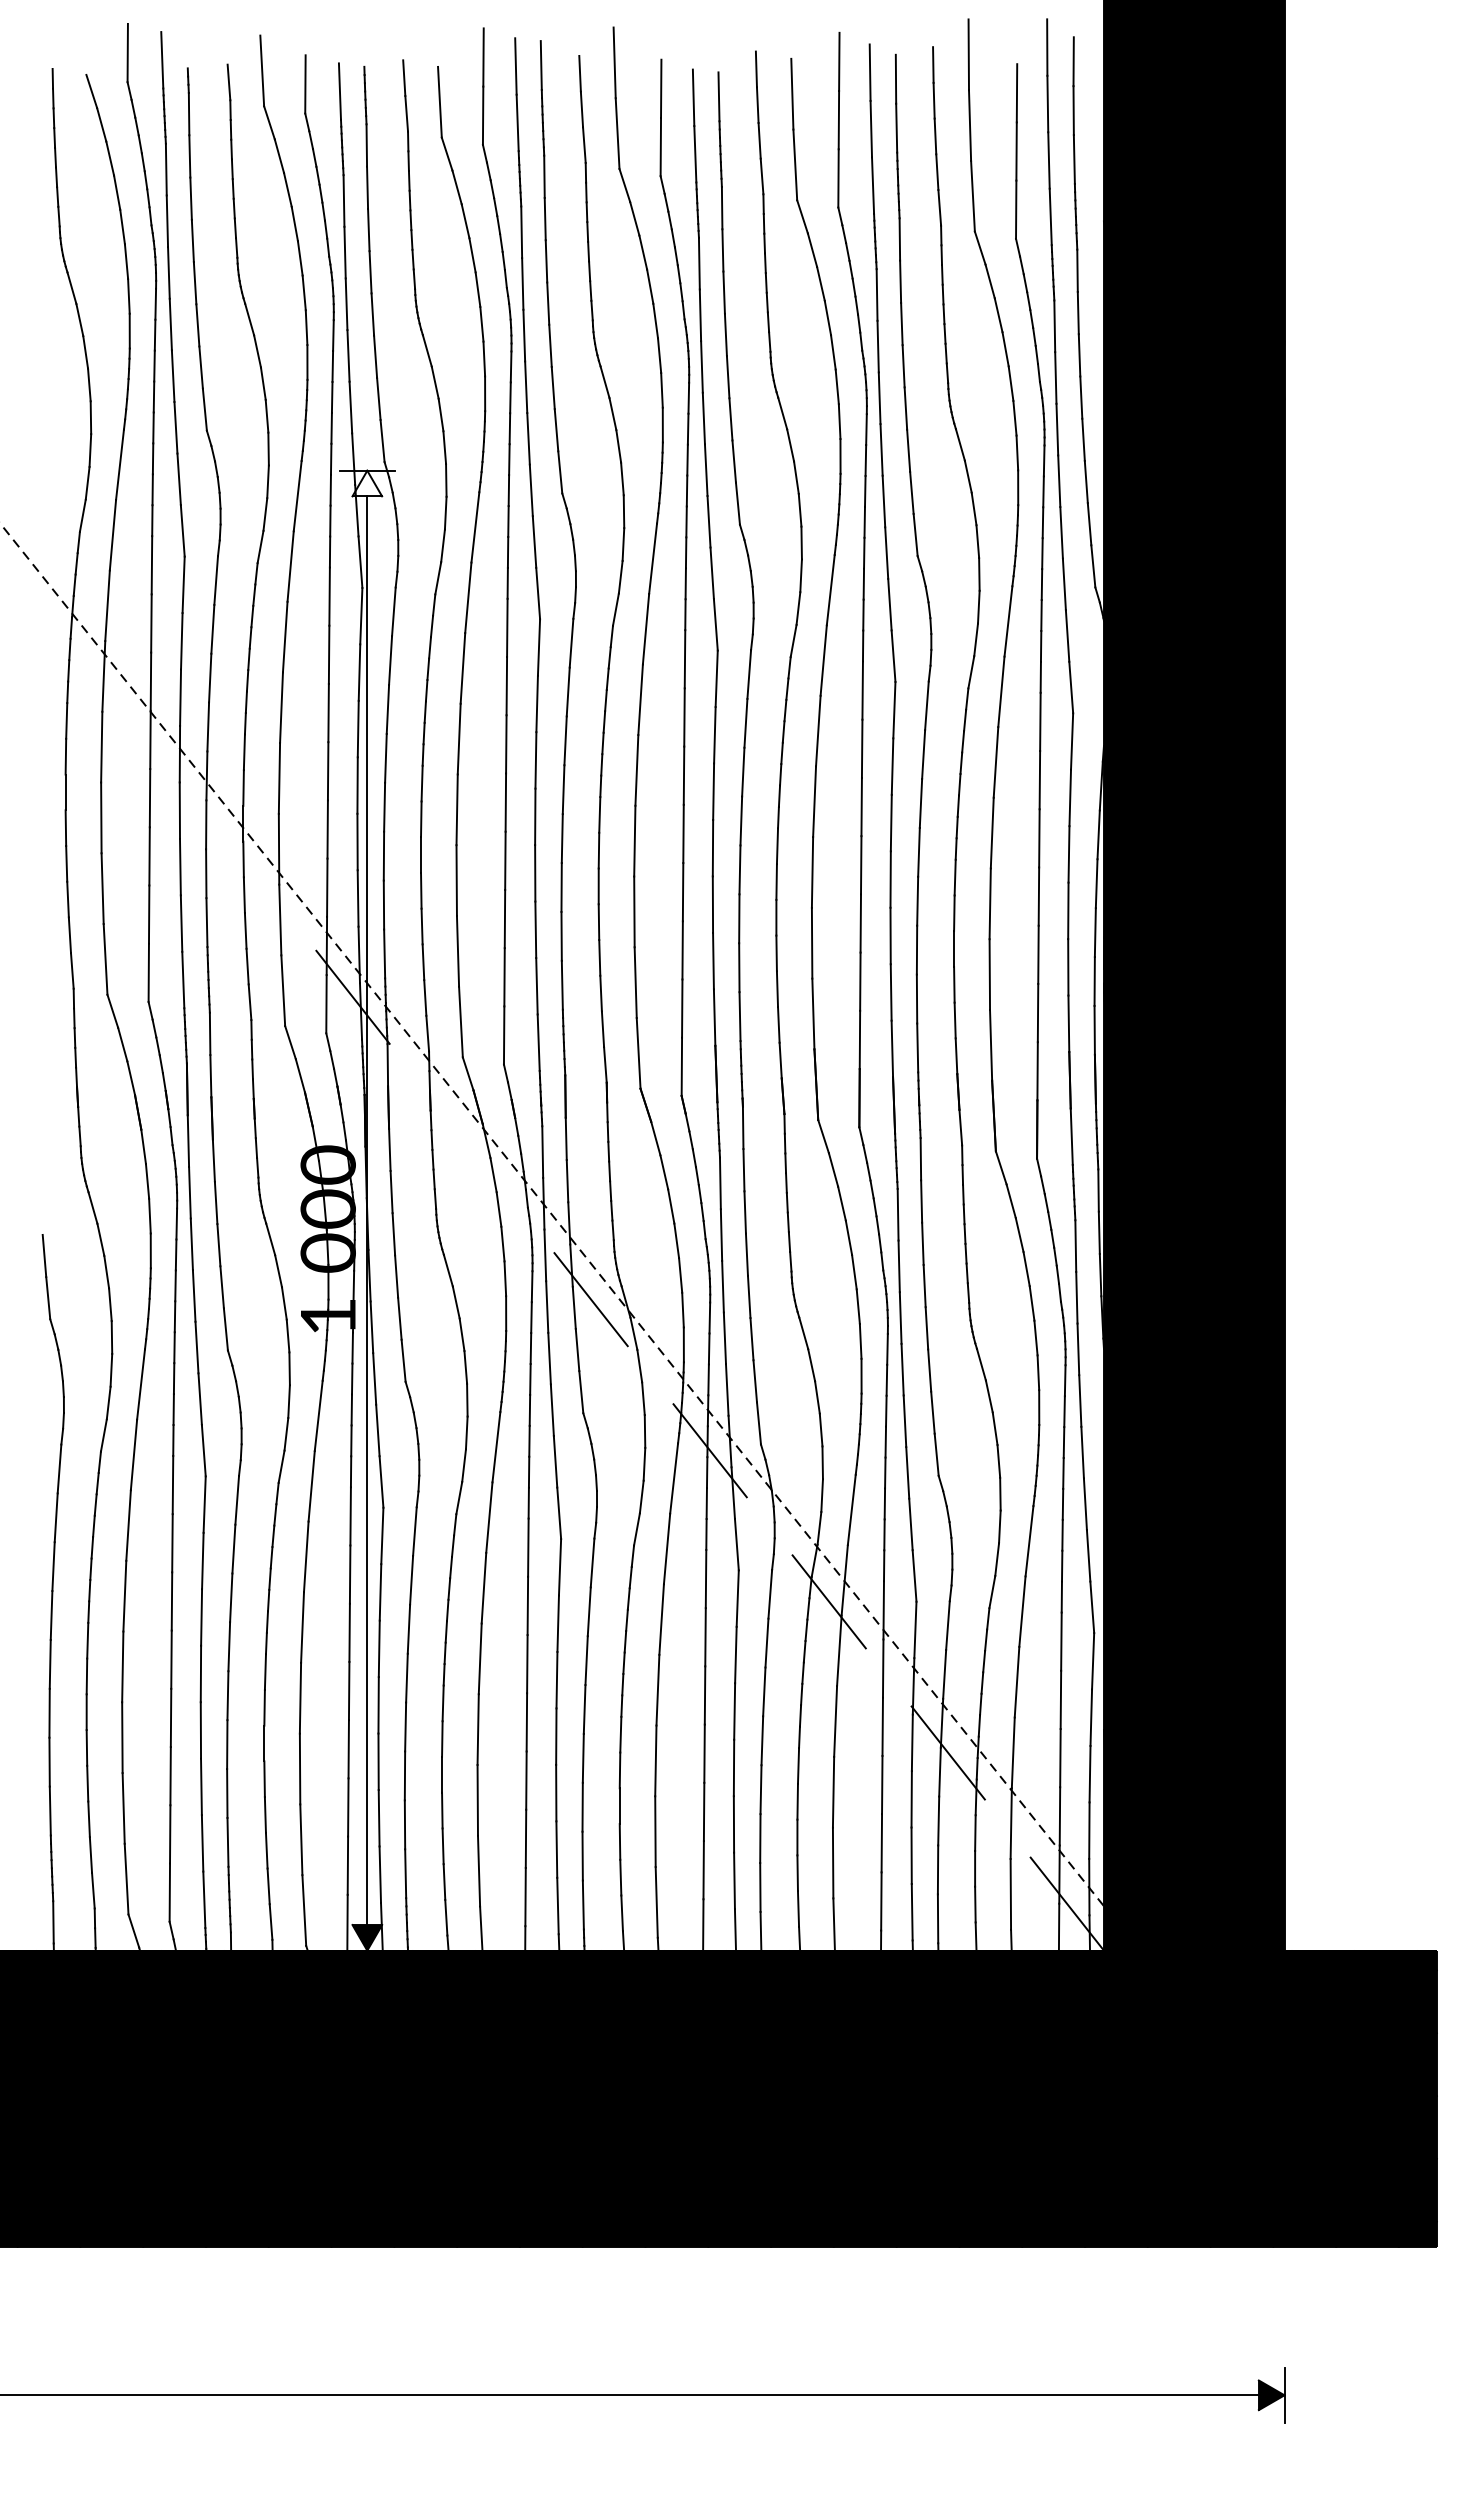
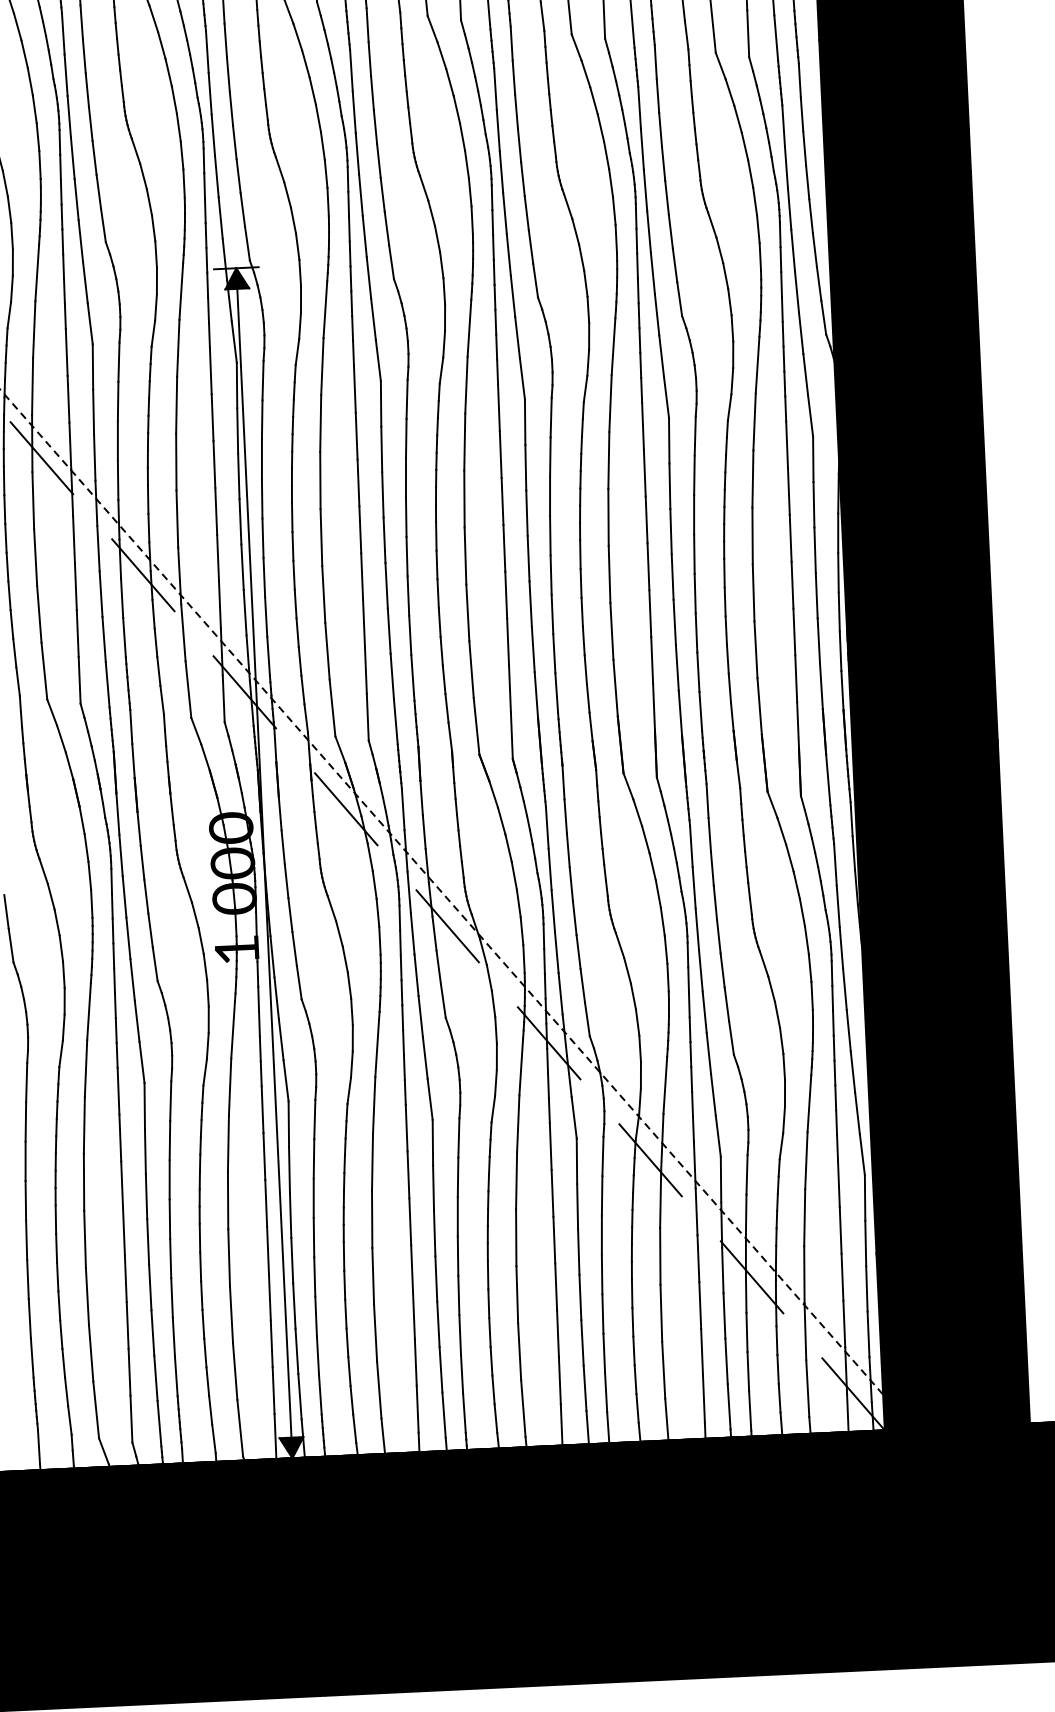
fill: (367, 483) -> (236, 278), added
line: (114, 694) -> (41, 457), added
line: (233, 845) -> (142, 574), added
line: (471, 1147) -> (345, 808), added

